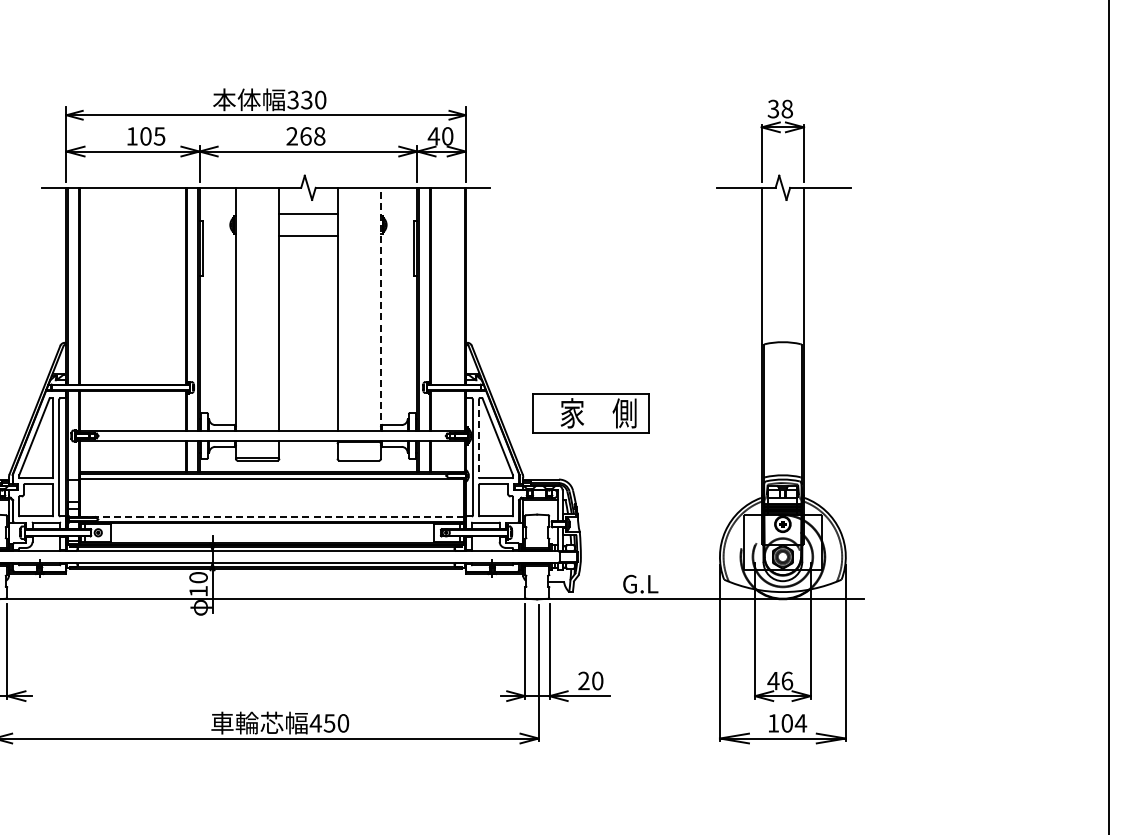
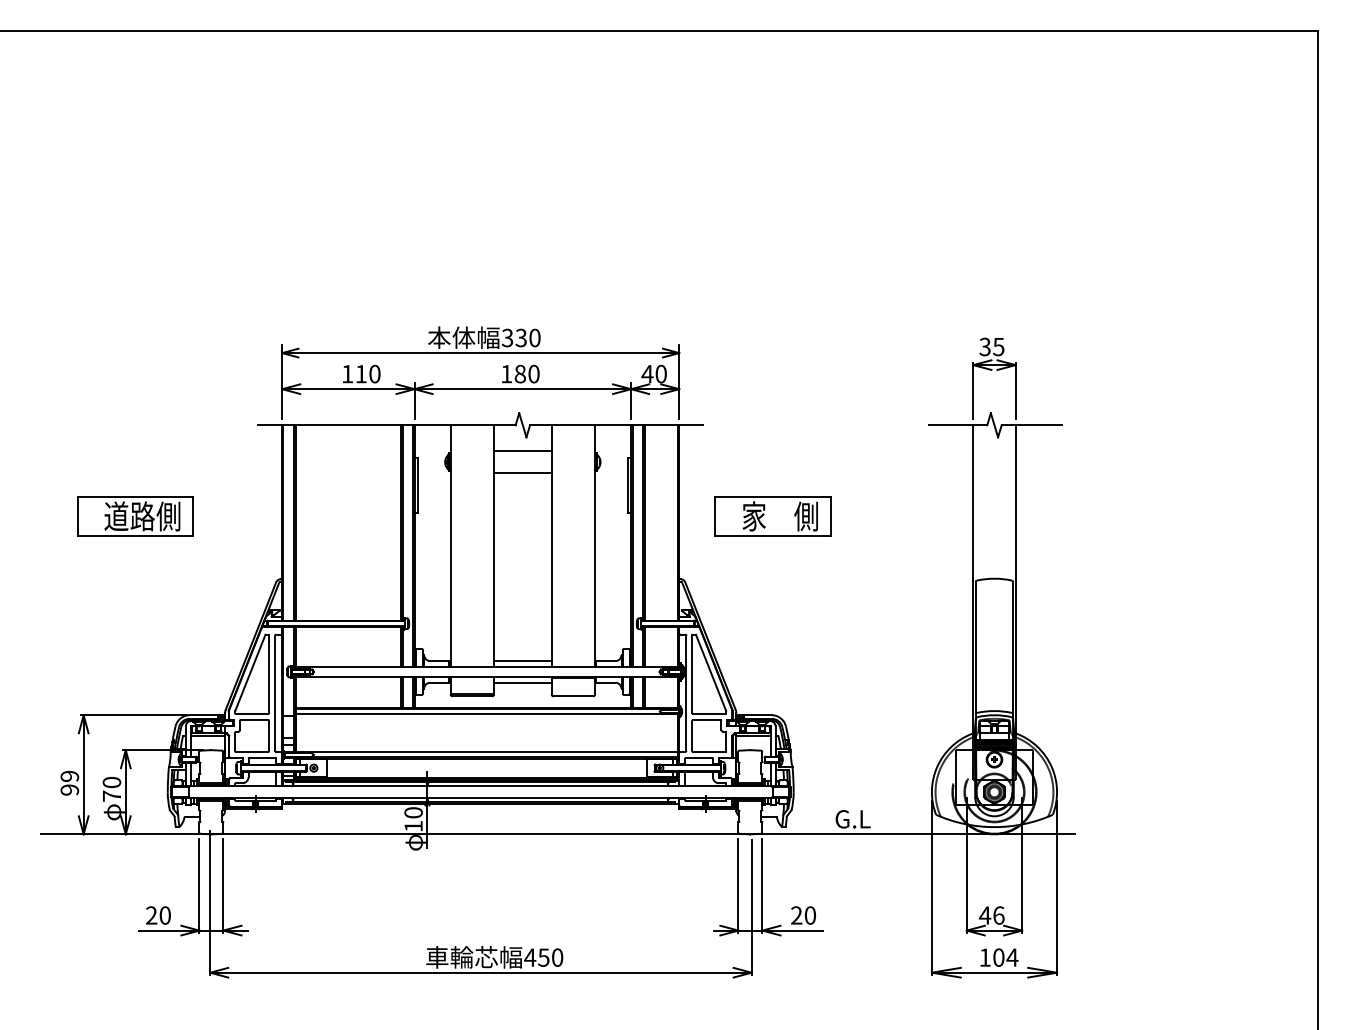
text: (786, 108) -> (998, 346), 38 -> 35
text: (152, 135) -> (367, 373), 105 -> 110
text: (306, 135) -> (520, 373), 268 -> 180
line: (381, 309) -> (595, 546), dashed -> solid
part: (590, 413) -> (772, 516), moved
line: (308, 425) -> (522, 661), added
line: (479, 438) -> (692, 674), dashed -> solid
line: (308, 446) -> (522, 682), added
line: (271, 517) -> (486, 752), dashed -> solid

